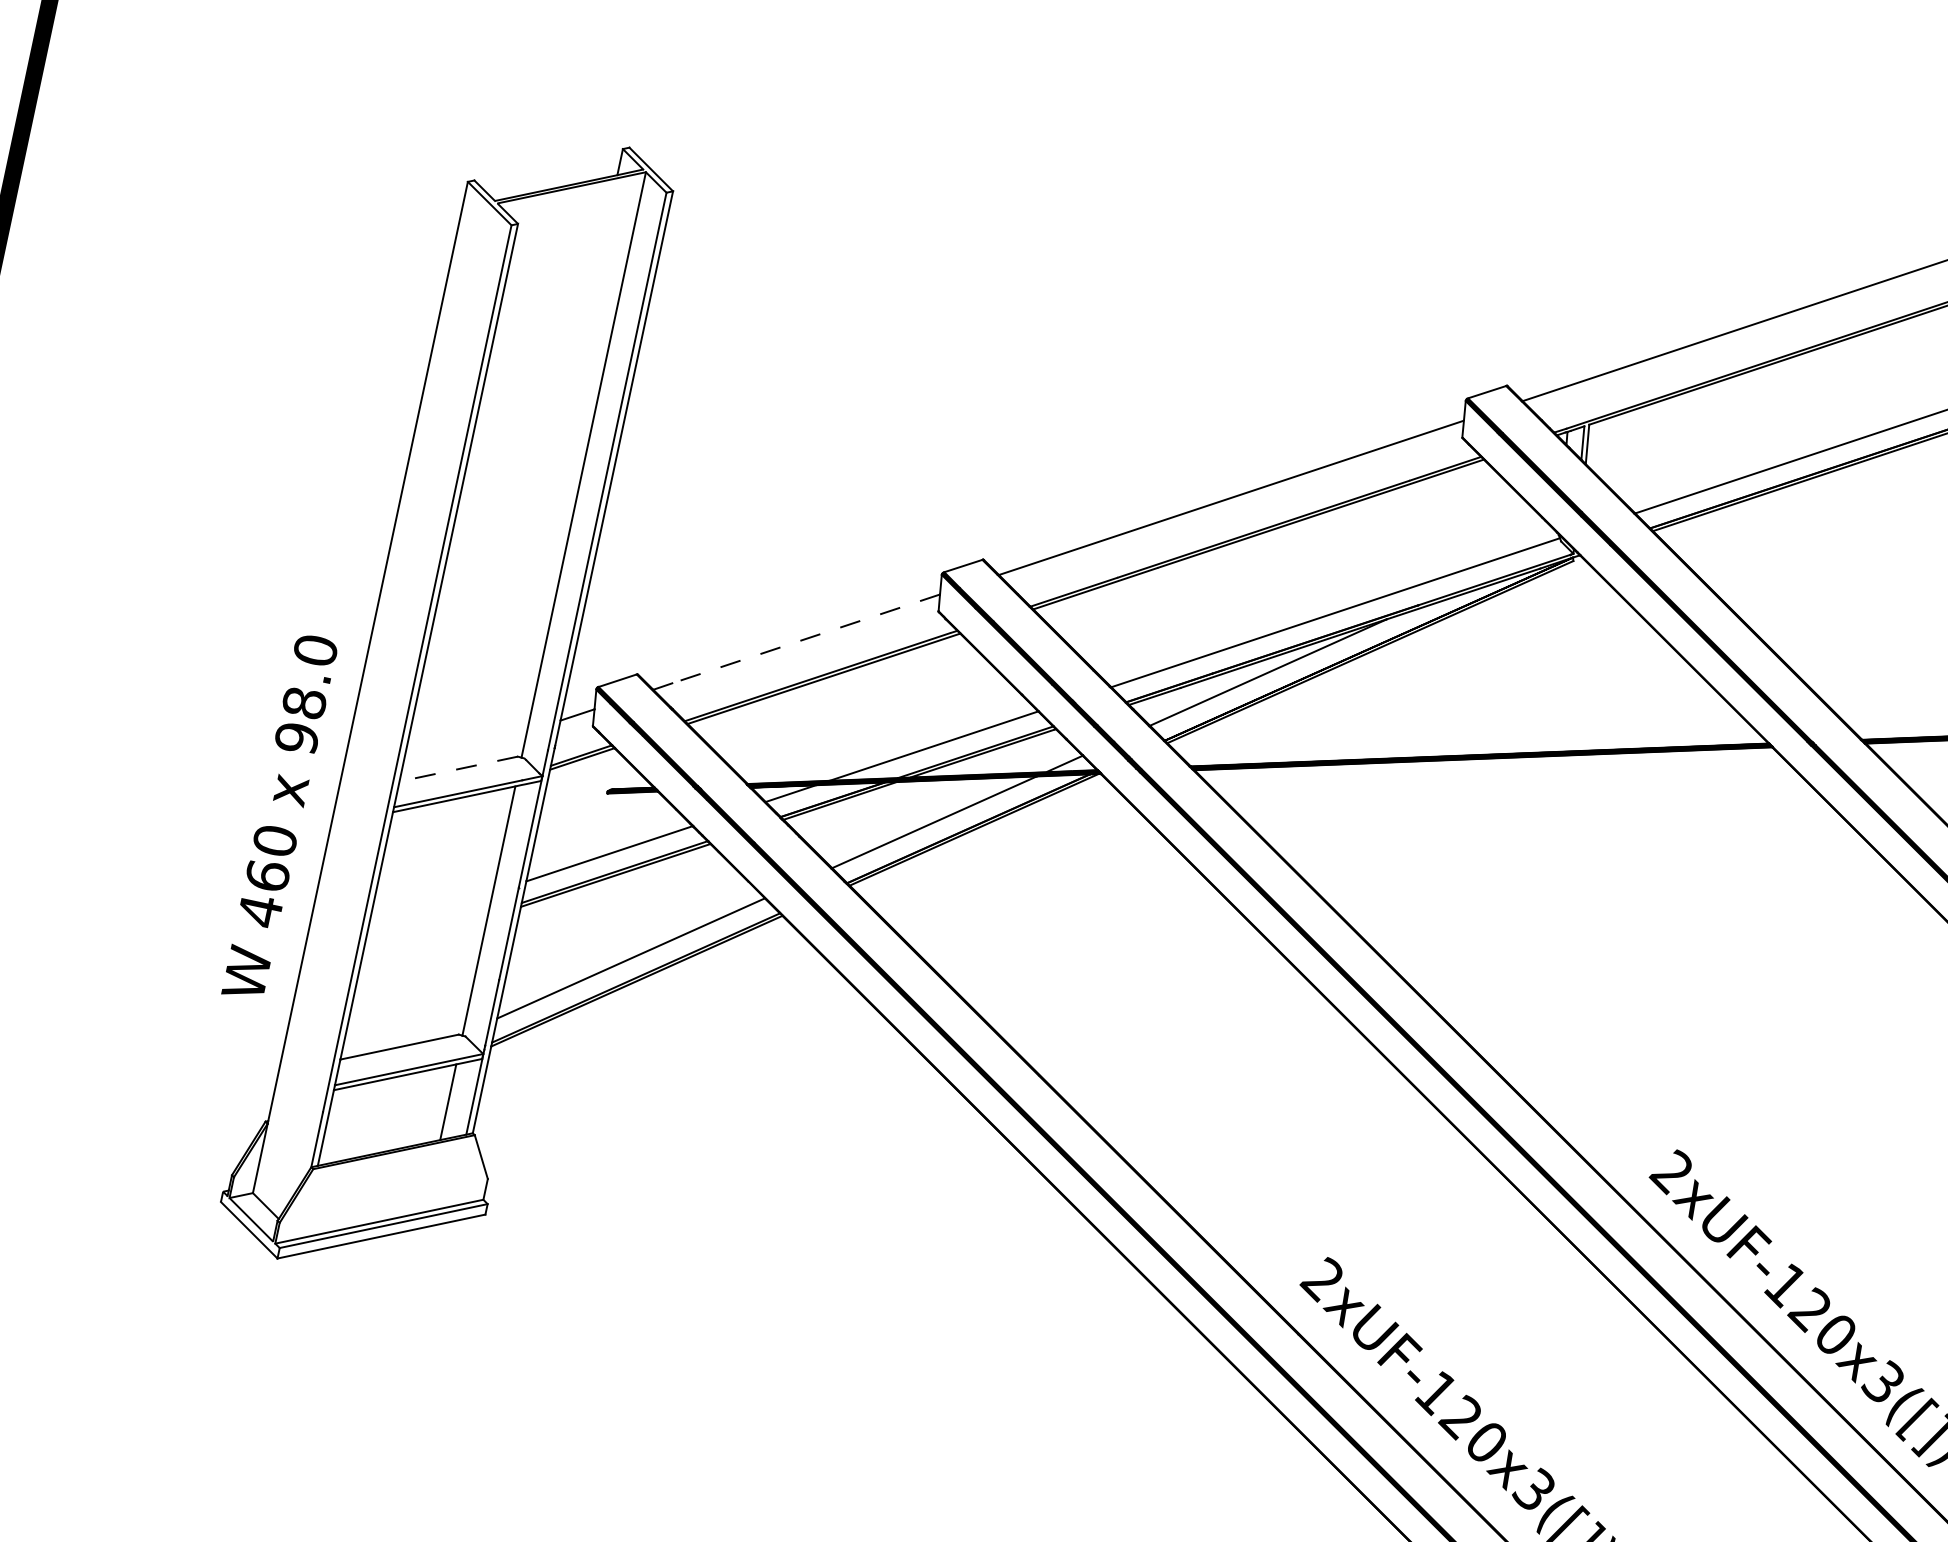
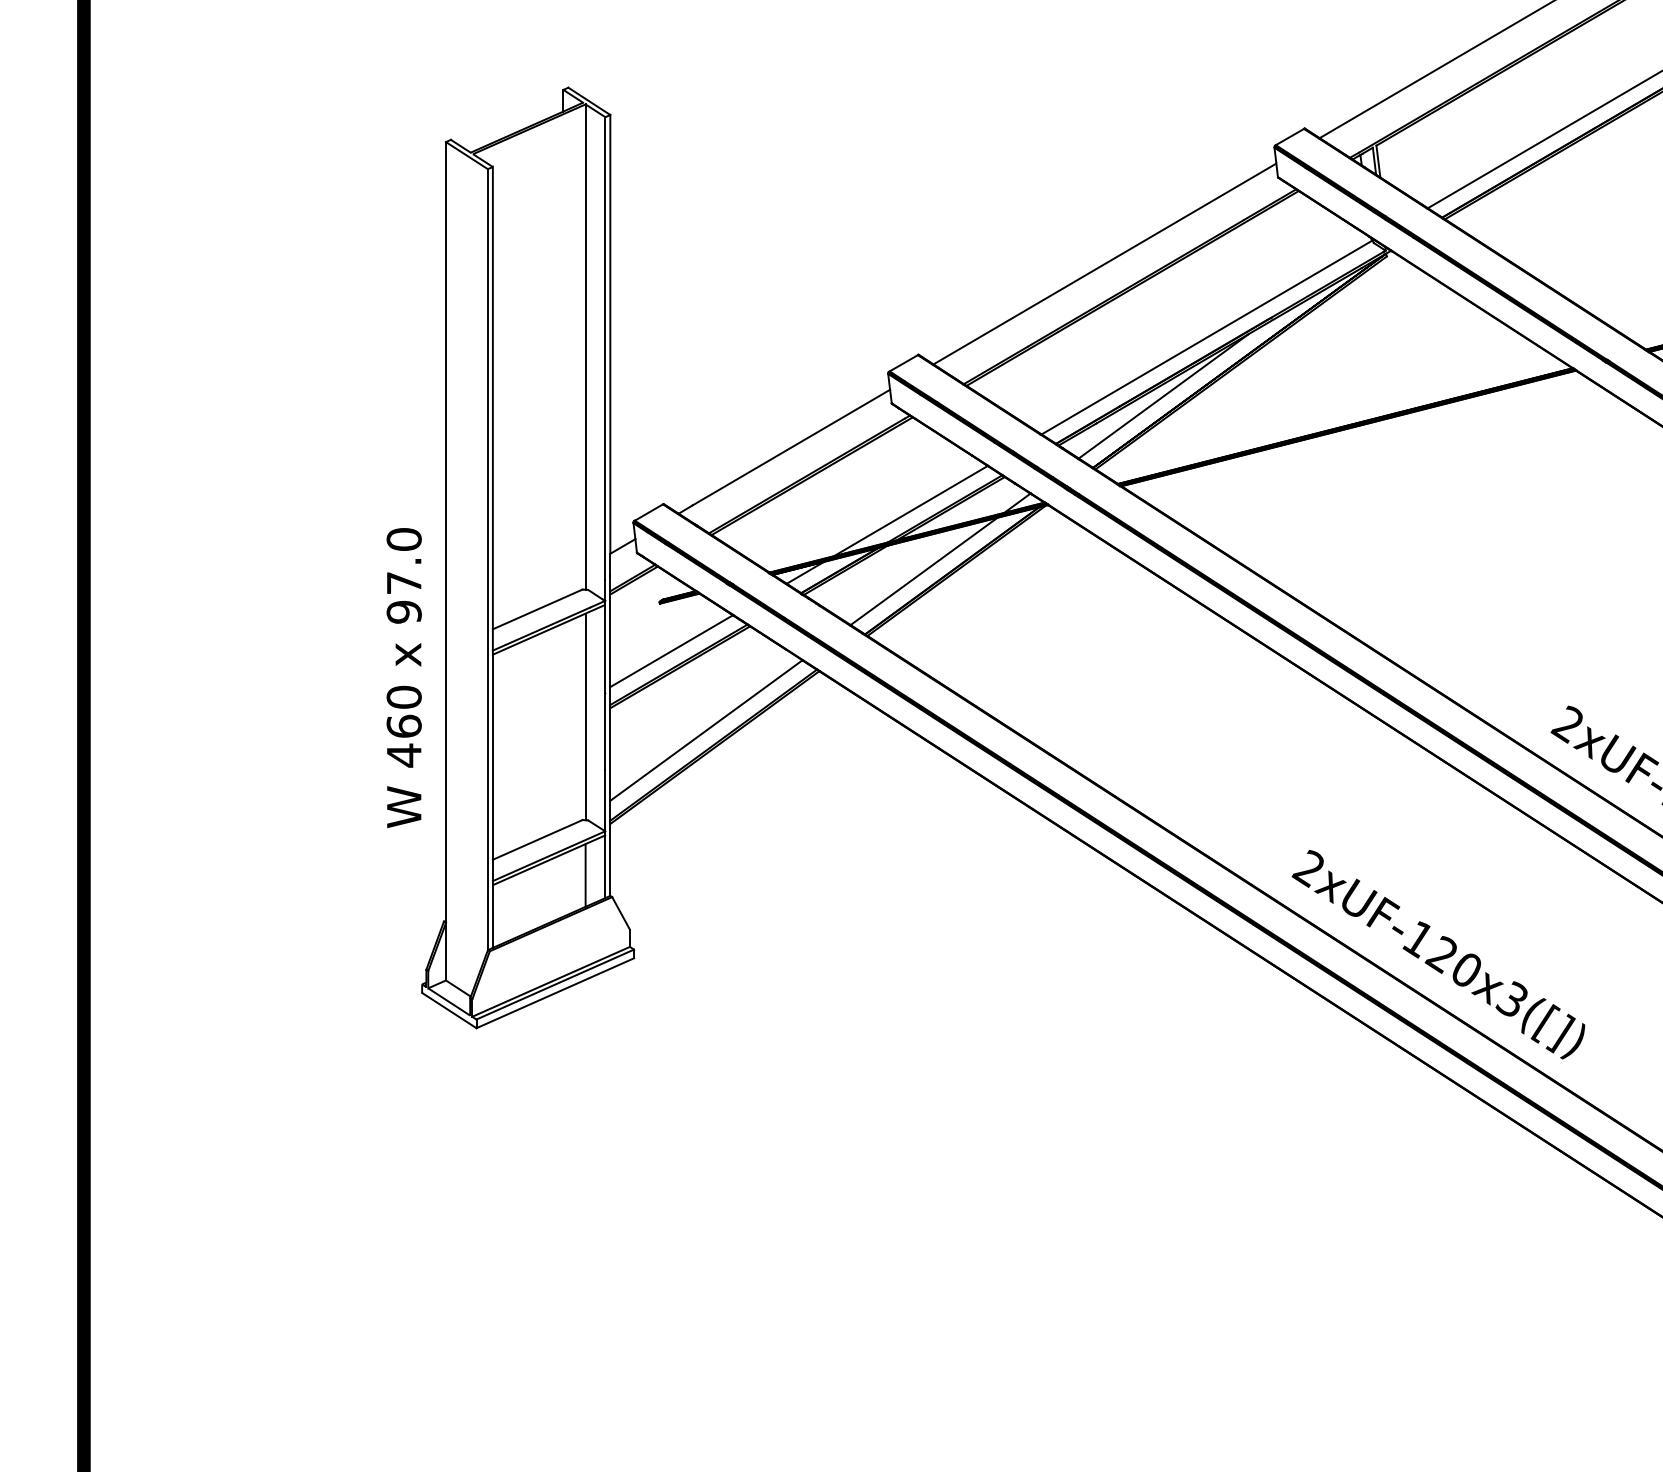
line: (805, 638) -> (790, 447), dashed -> solid
text: (303, 702) -> (403, 582), 98.0 -> 97.0
line: (458, 769) -> (537, 609), dashed -> solid

